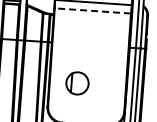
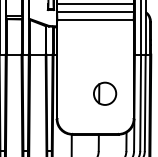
line: (92, 11) -> (95, 20), dashed -> solid
part: (77, 83) -> (105, 93), moved

